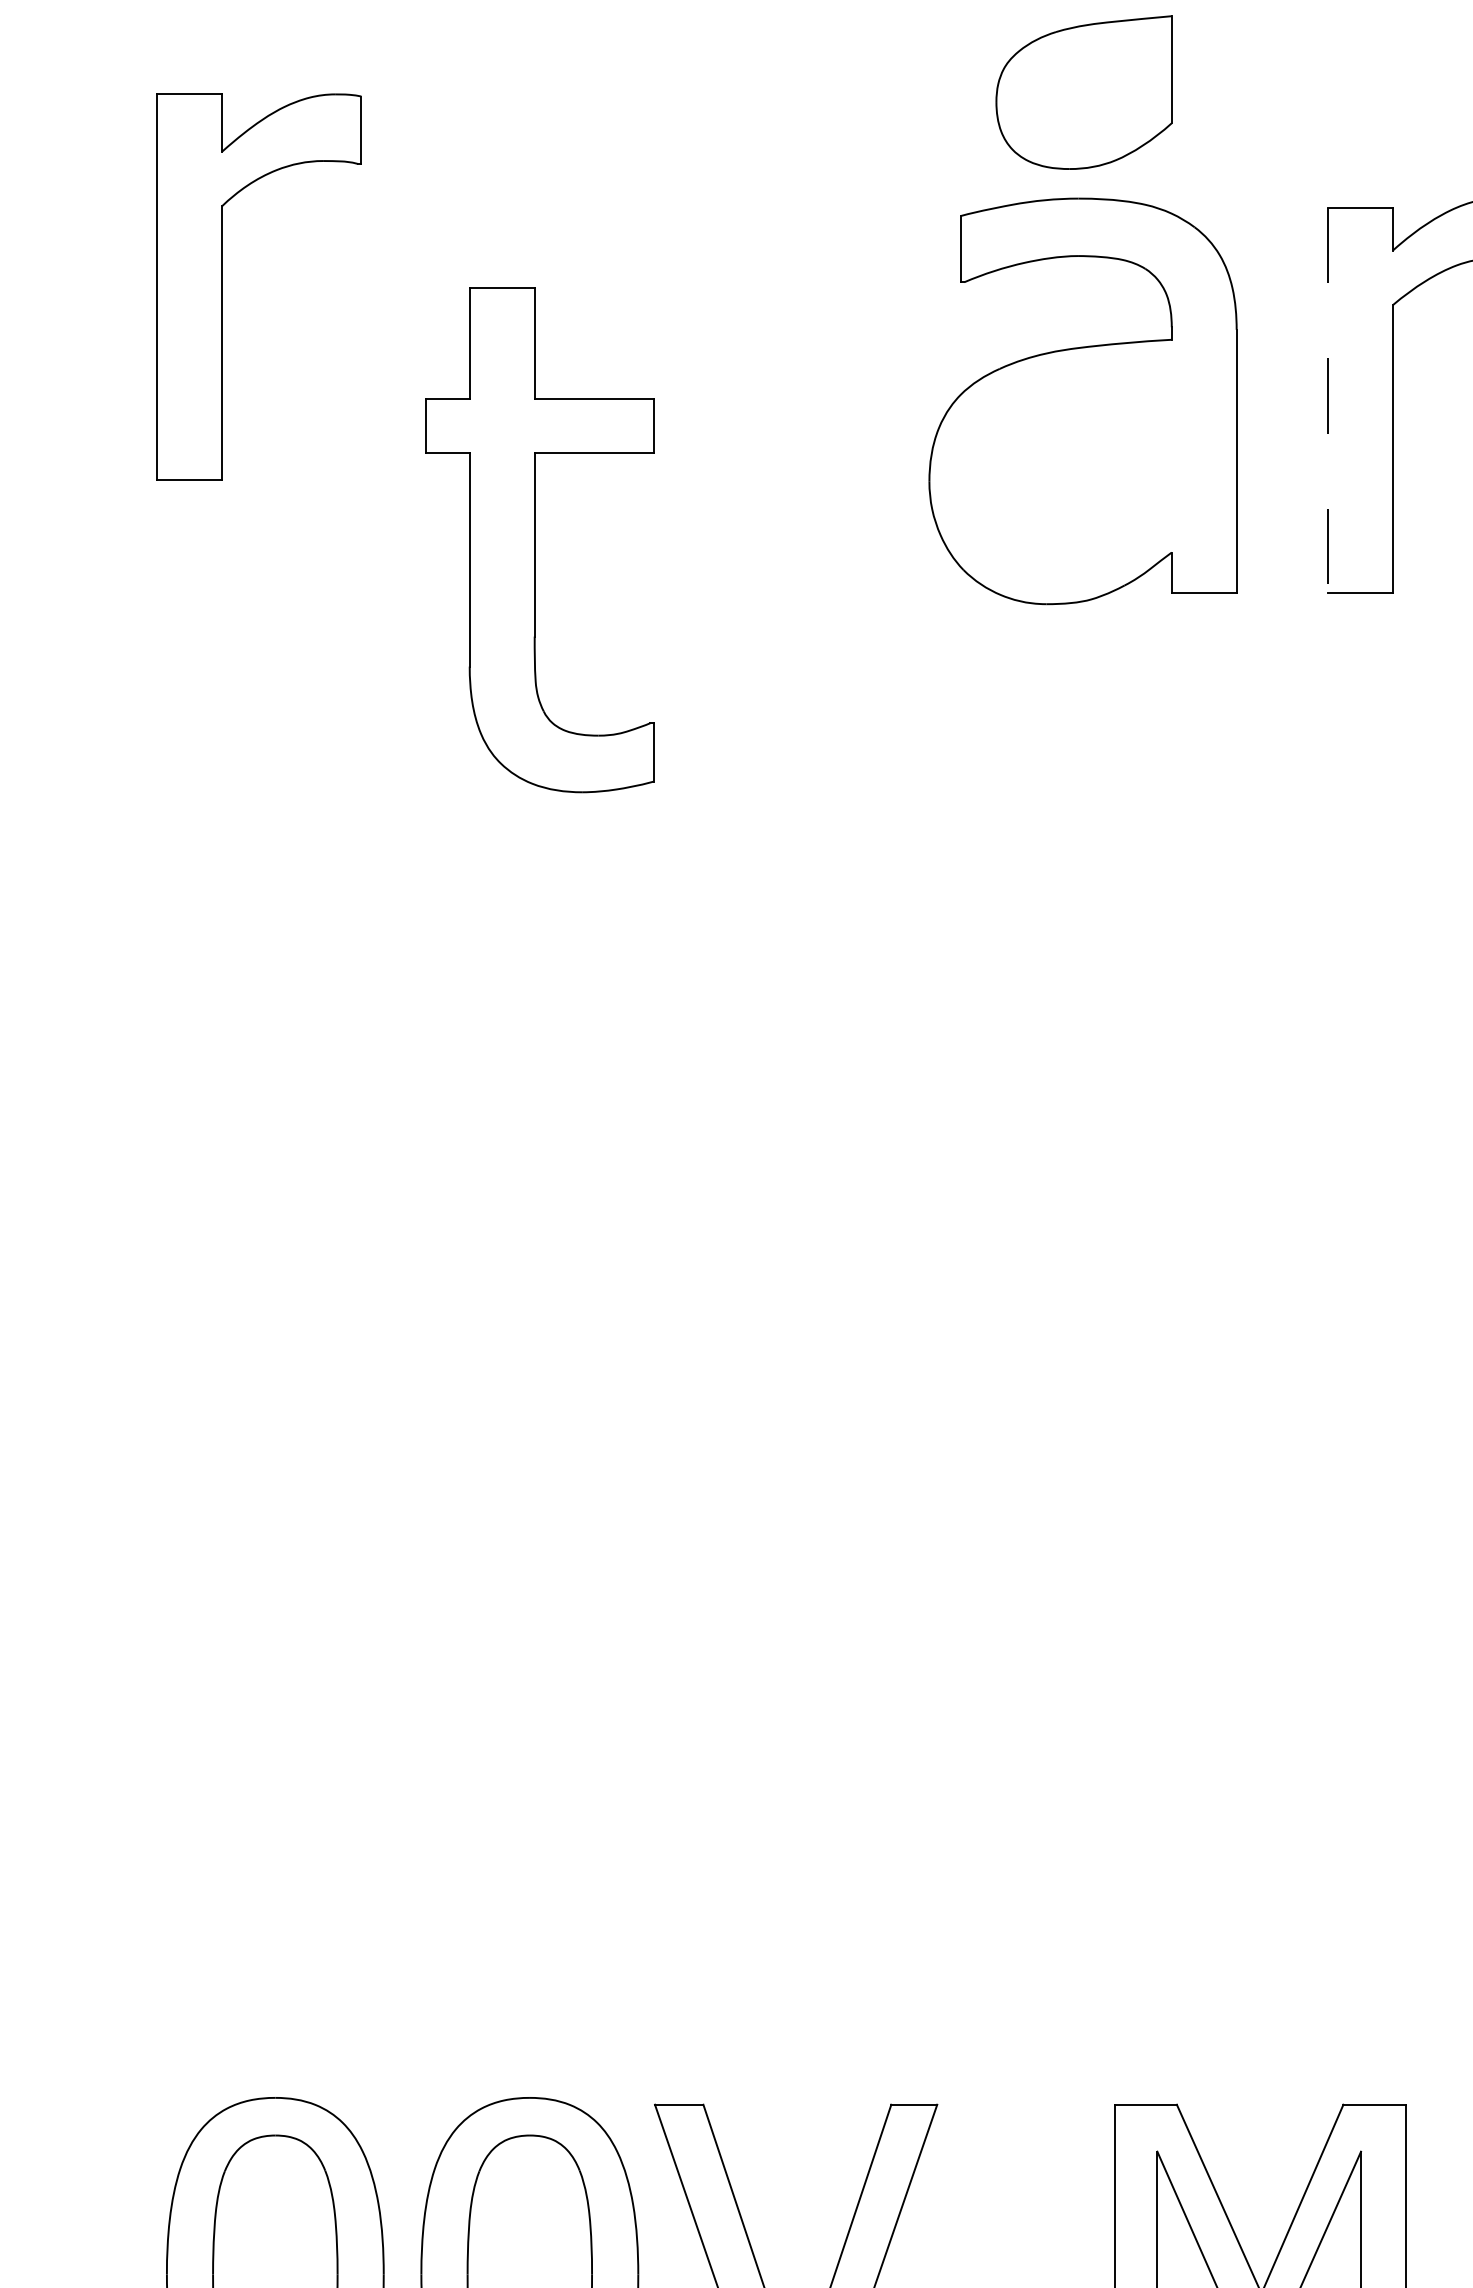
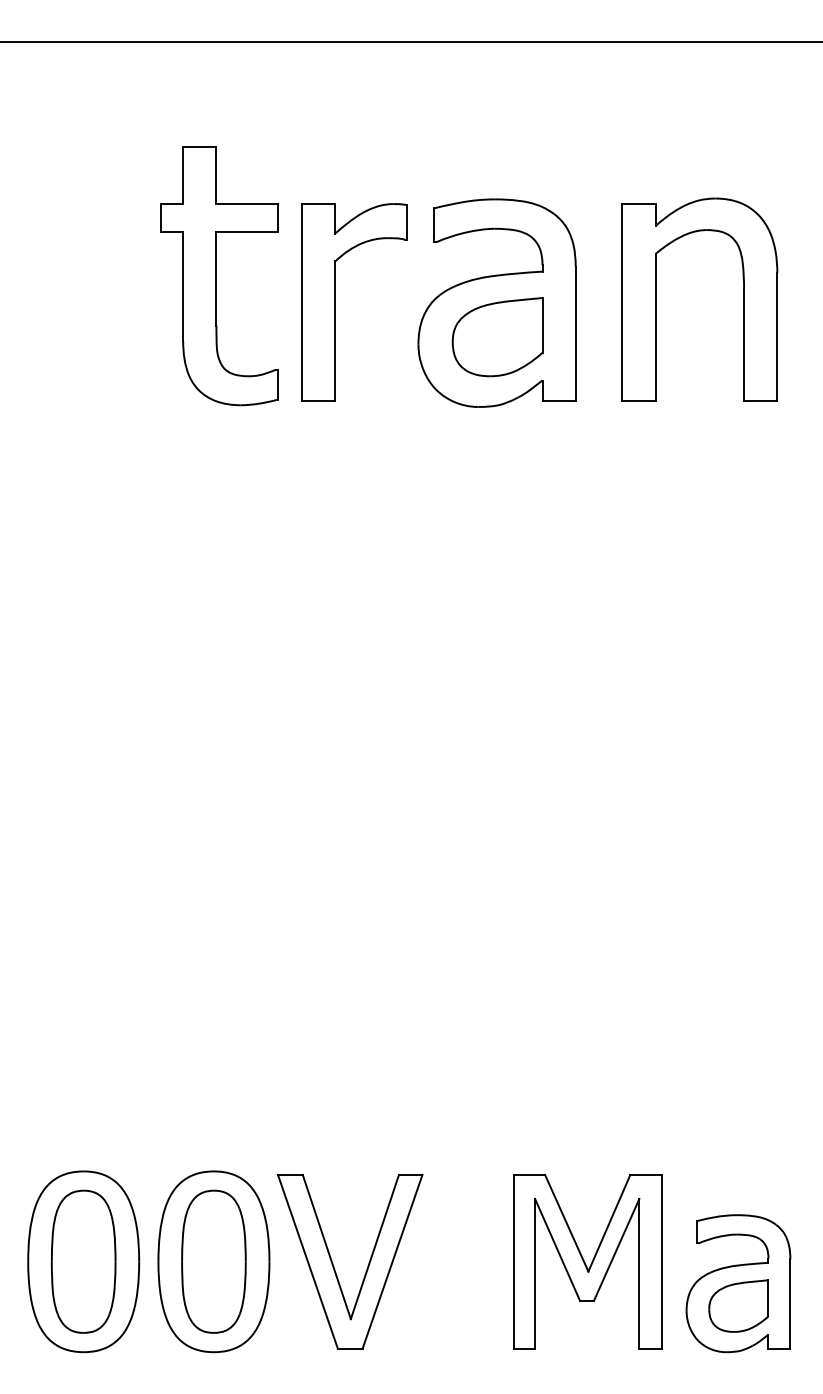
part: (1083, 93) -> (497, 337), moved
part: (222, 286) -> (335, 302), moved
line: (1328, 400) -> (622, 302), dashed -> solid
part: (540, 540) -> (219, 276), moved

